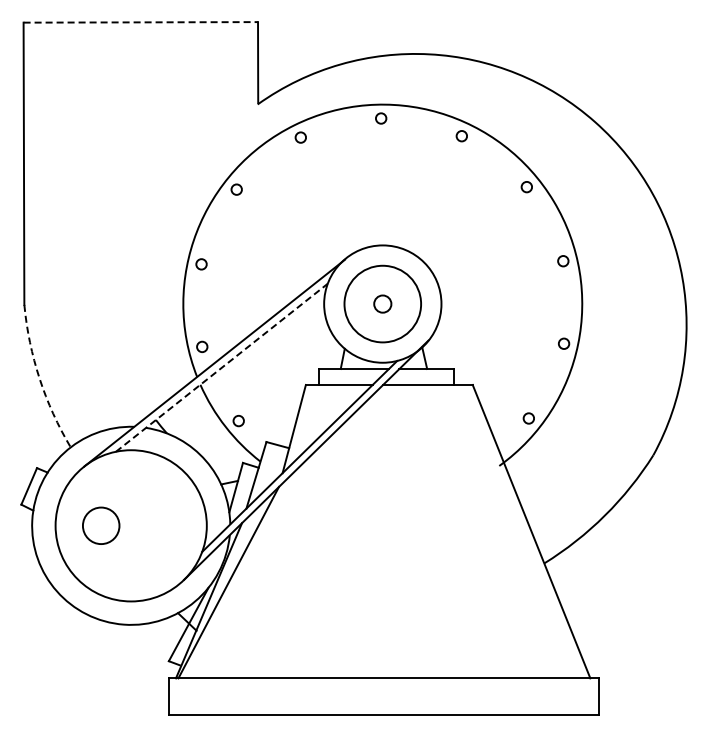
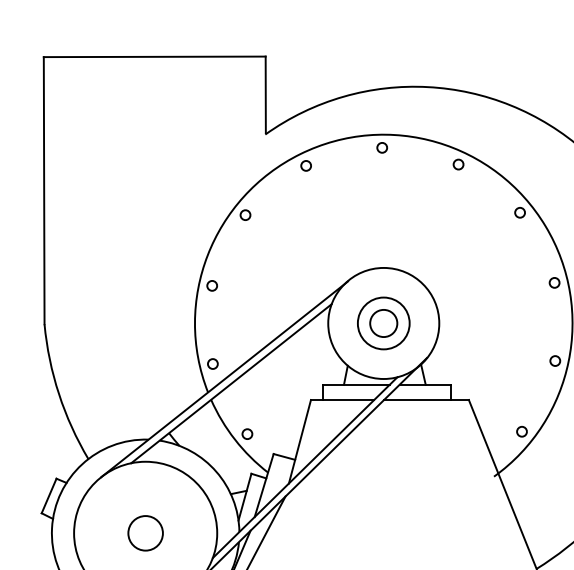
line: (141, 22) -> (155, 56), dashed -> solid
circle: (382, 303) -> (383, 322), size x0.71
circle: (382, 303) -> (383, 322), size x1.67
line: (222, 367) -> (232, 383), dashed -> solid
arc: (39, 378) -> (58, 393), dashed -> solid
circle: (101, 525) -> (145, 533), moved

